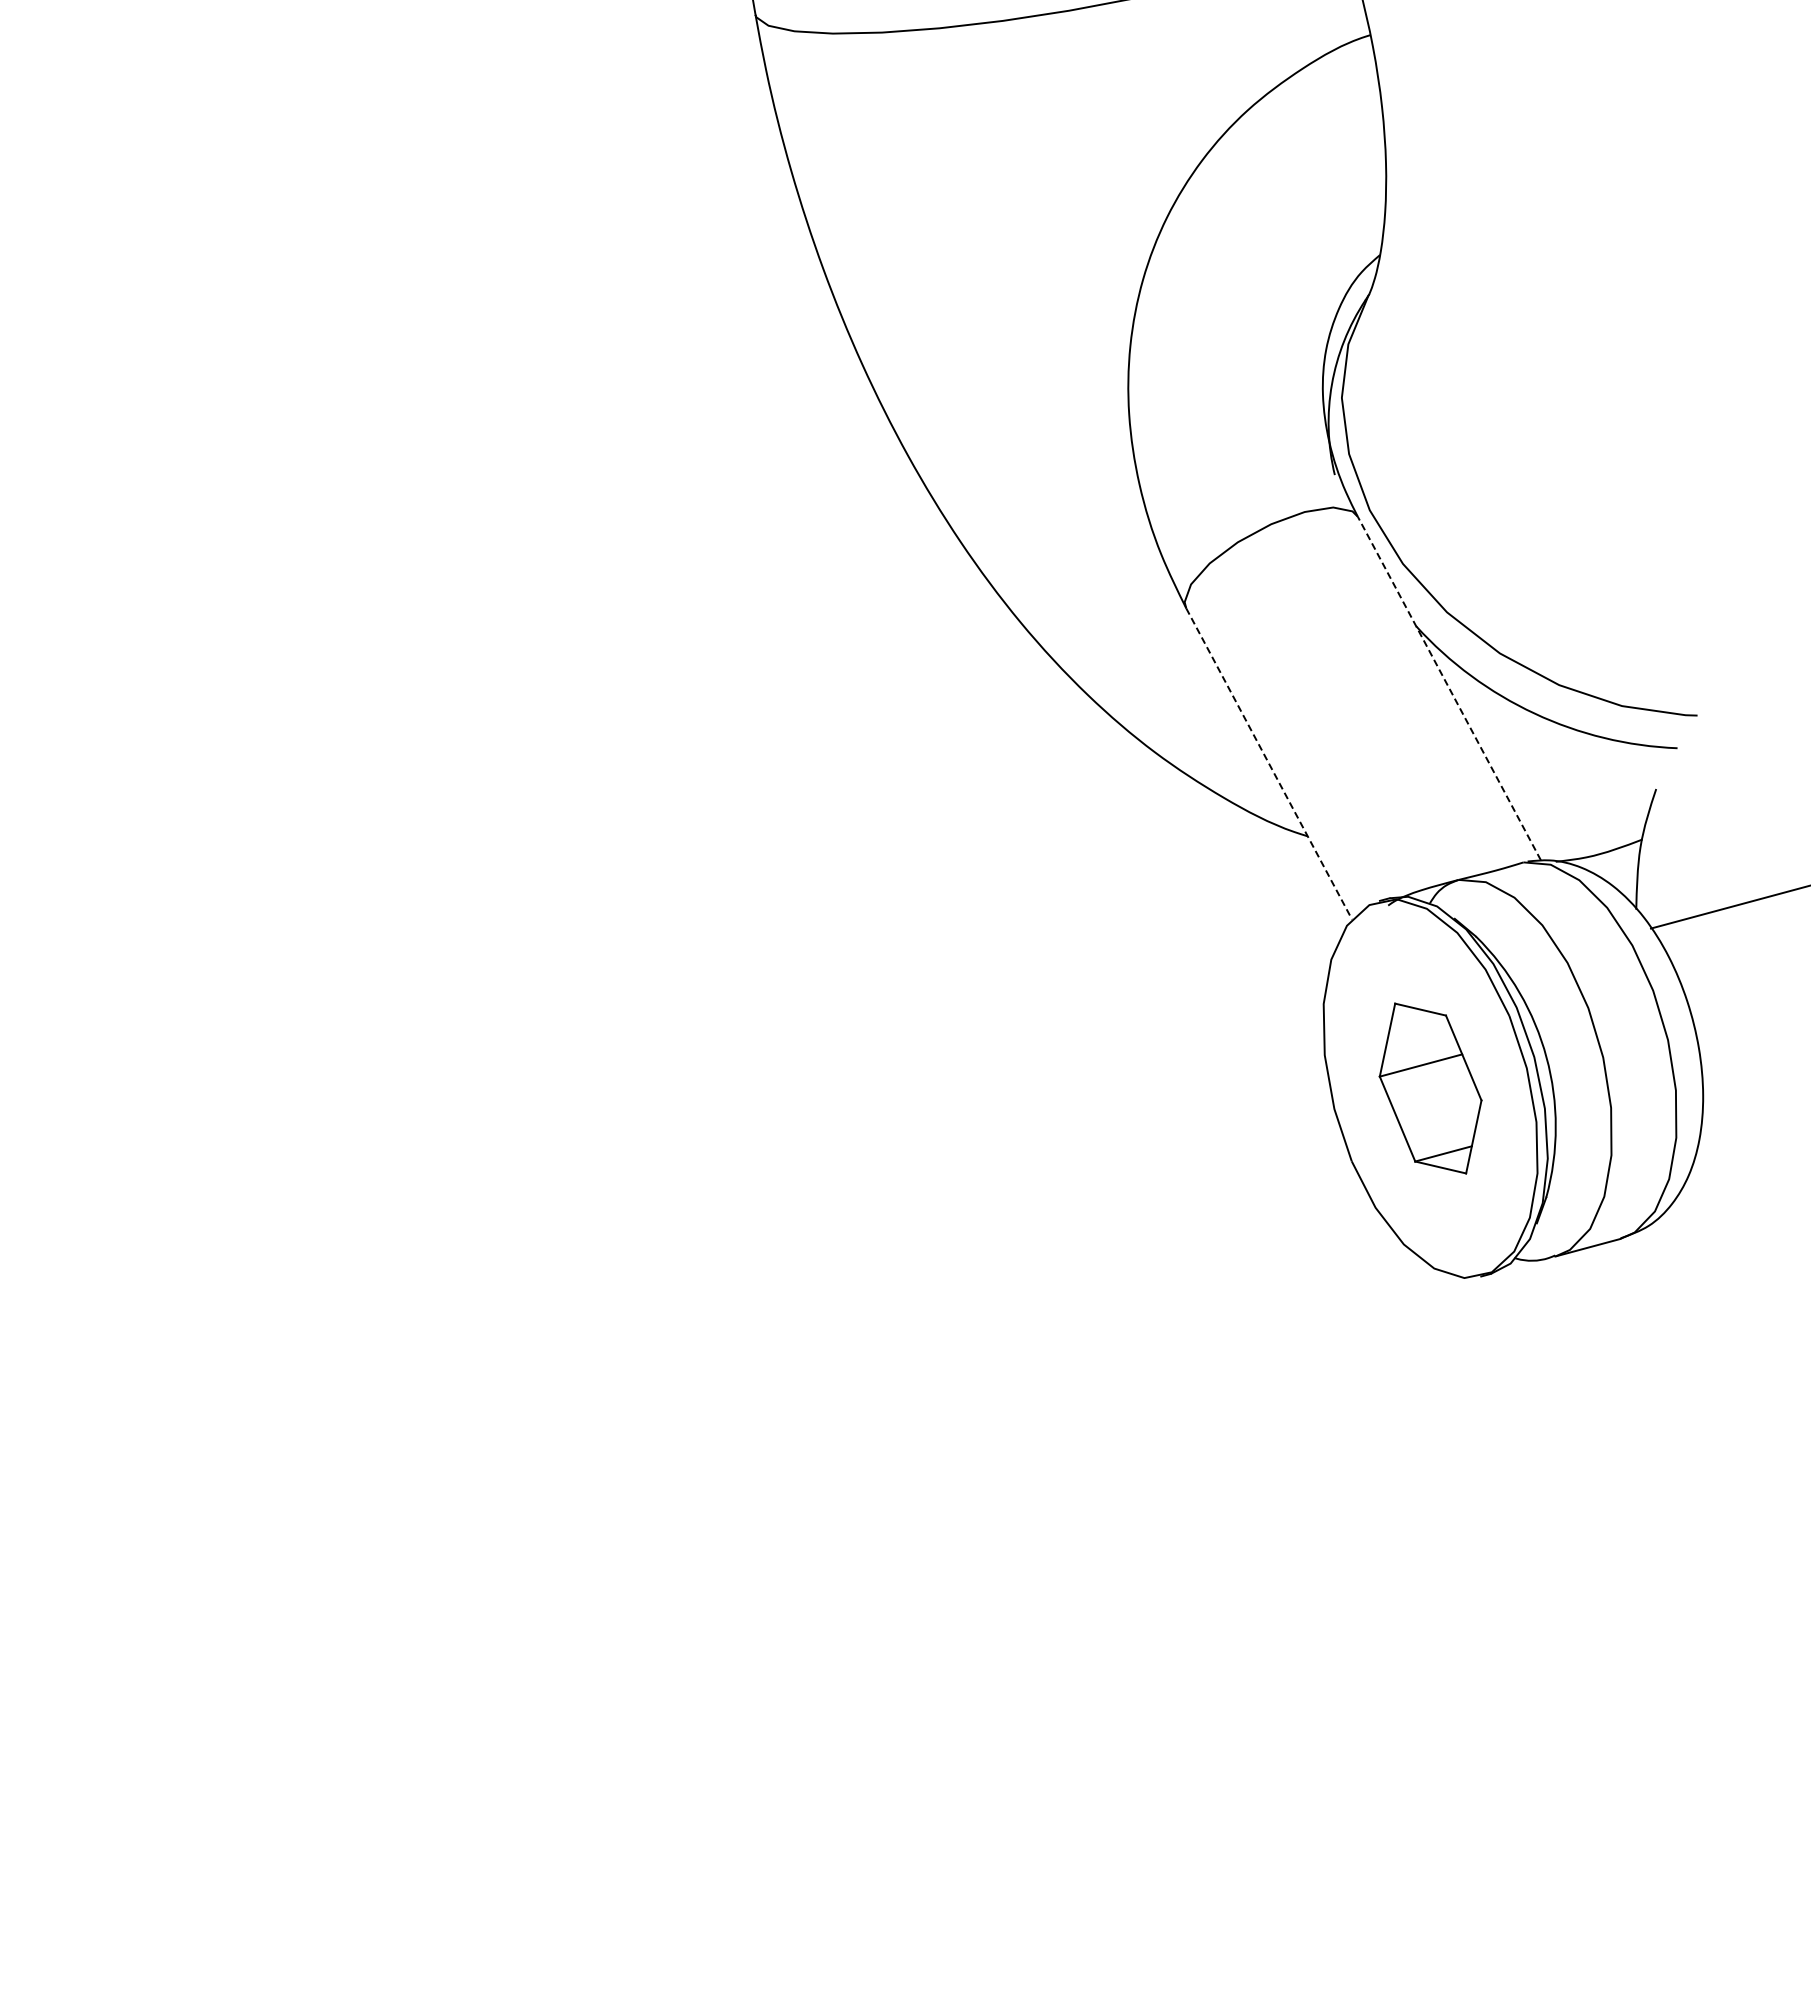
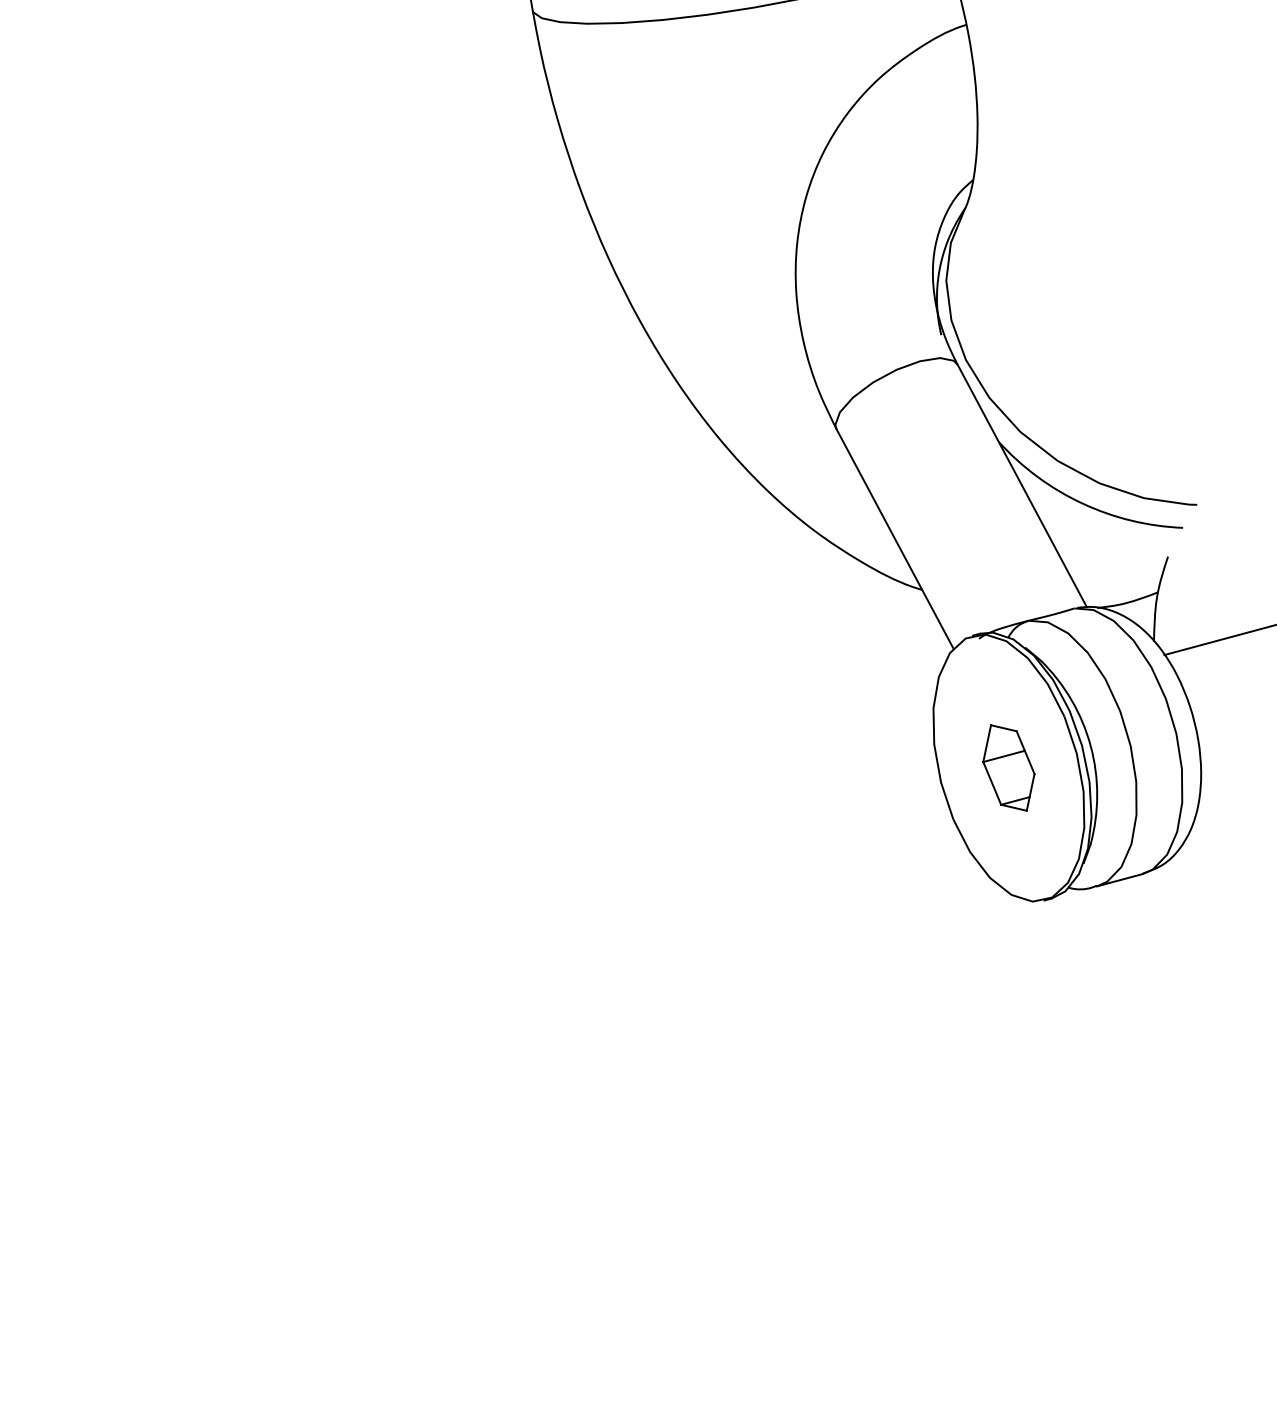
line: (1449, 688) -> (1022, 485), dashed -> solid
line: (1269, 764) -> (895, 539), dashed -> solid
part: (1430, 1088) -> (1008, 767), size x0.71

